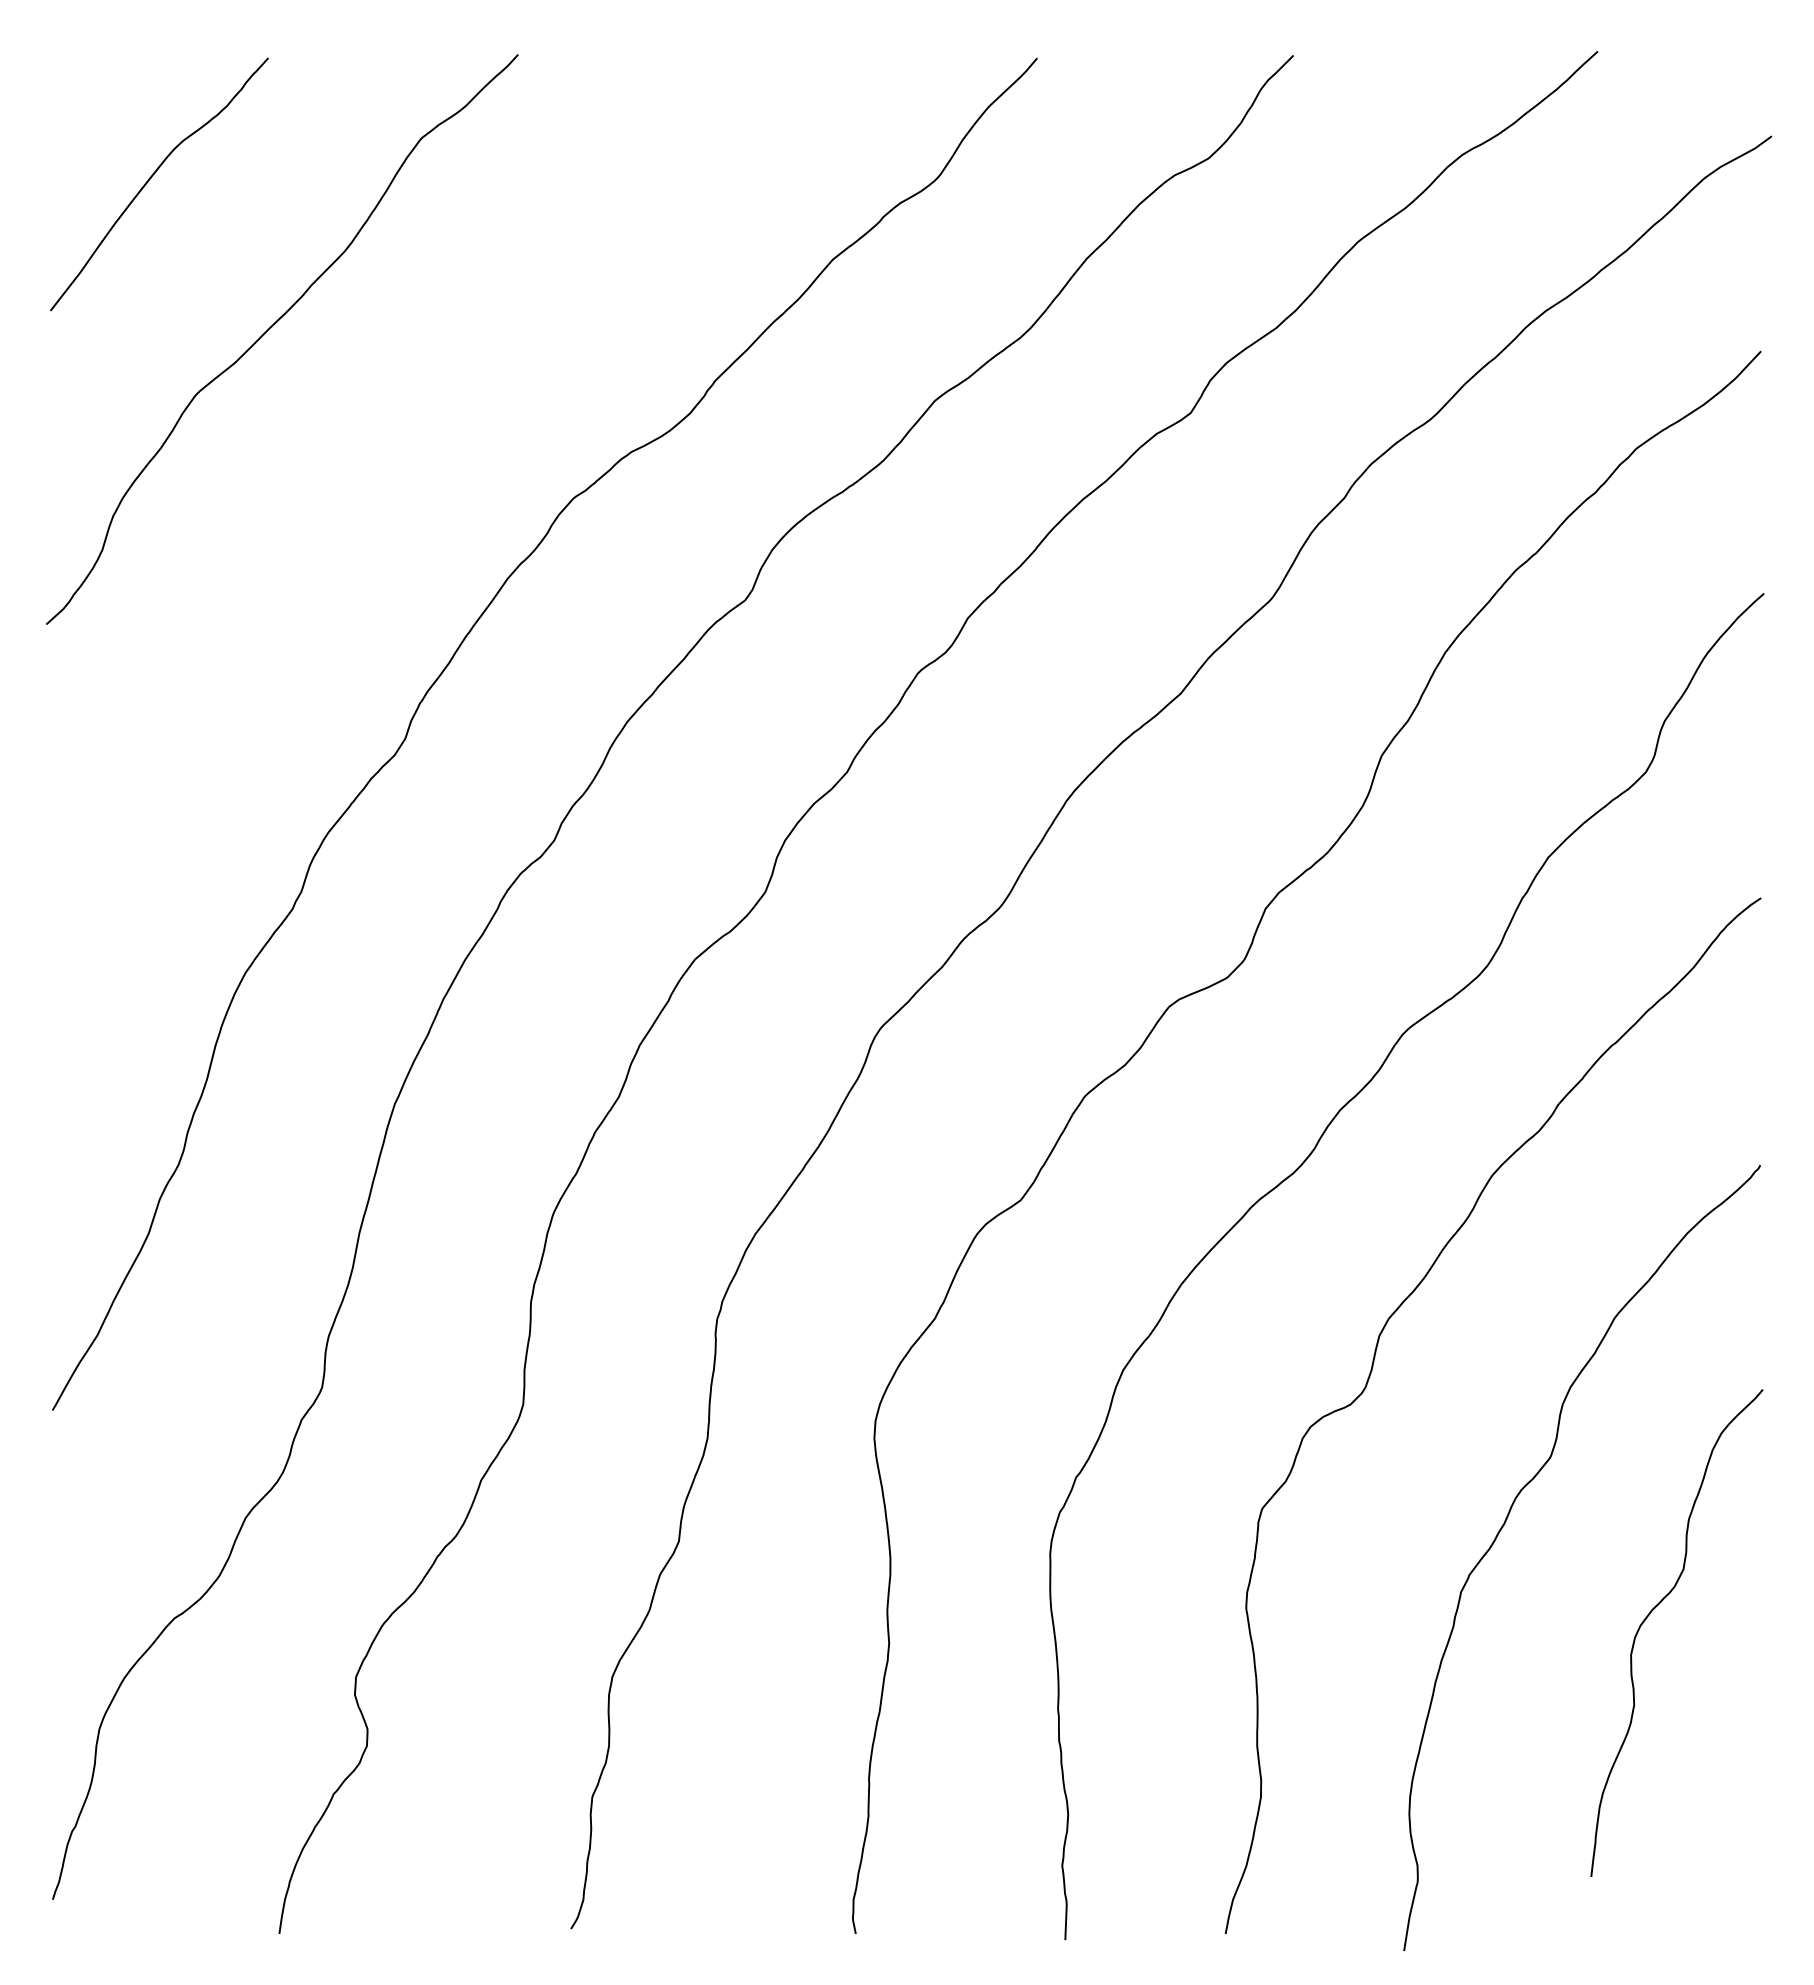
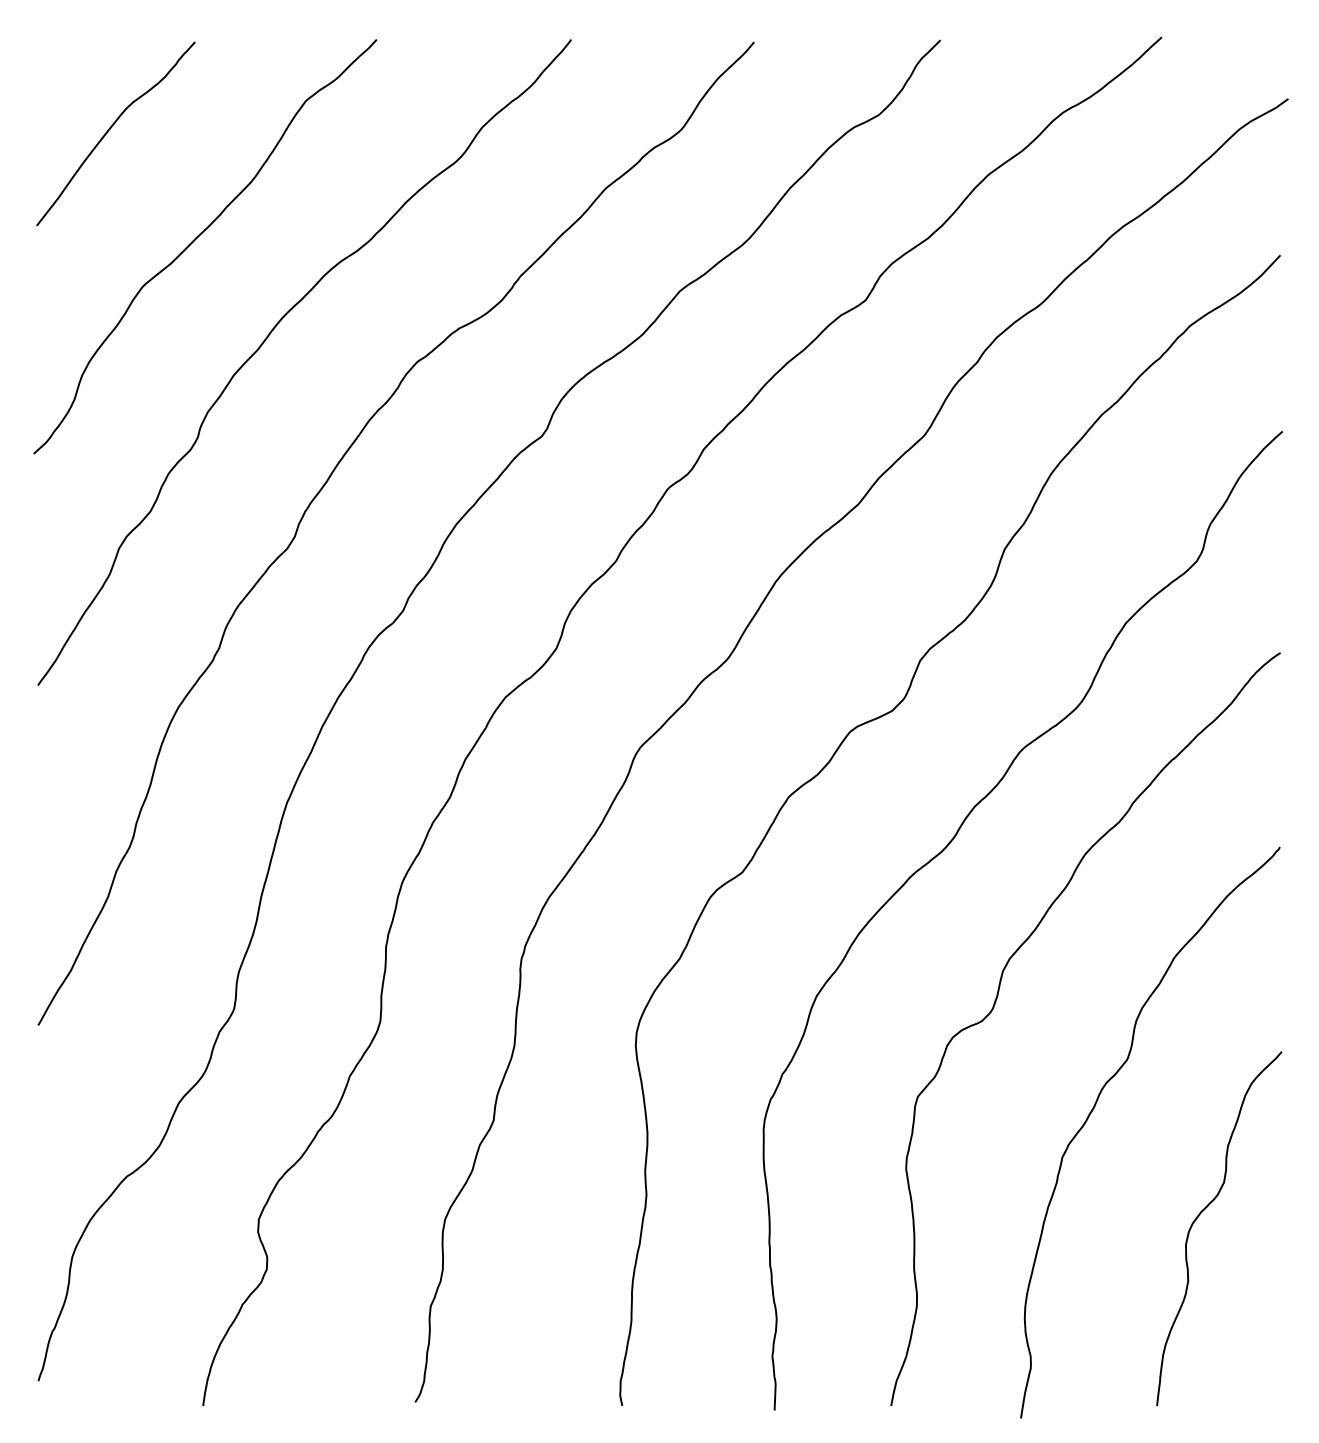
curve: (369, 463) -> (268, 336), added
curve: (1650, 1614) -> (1200, 1215), moved

